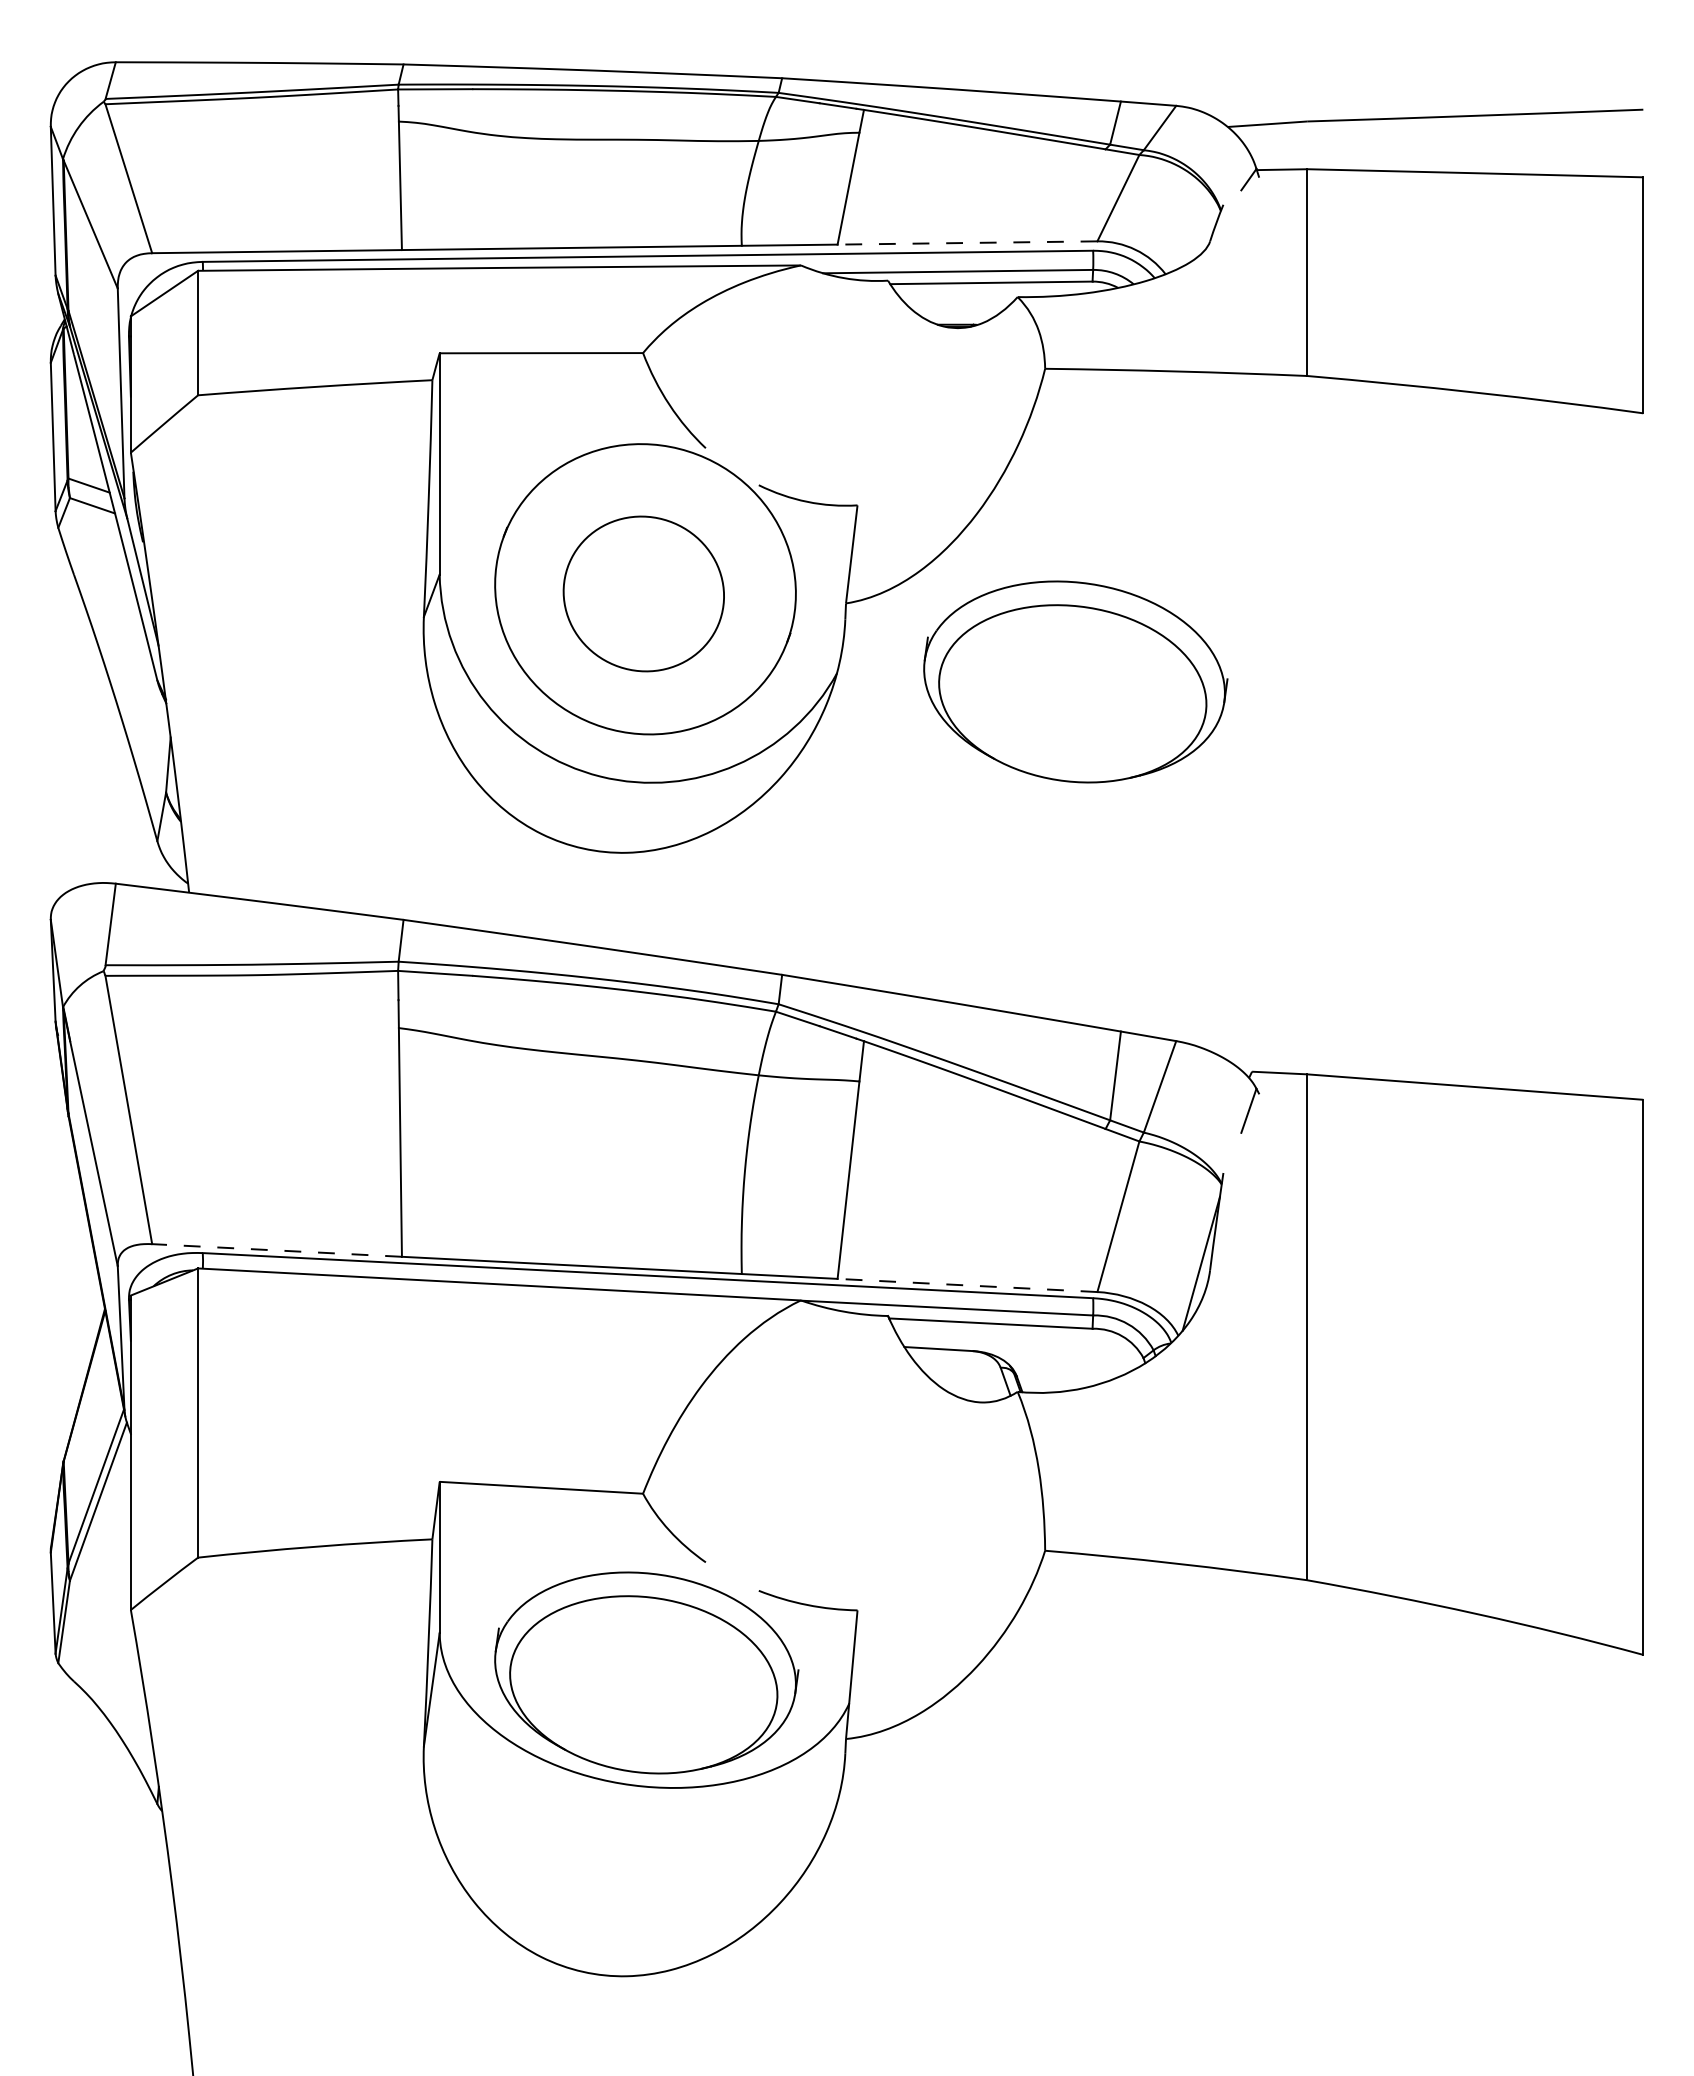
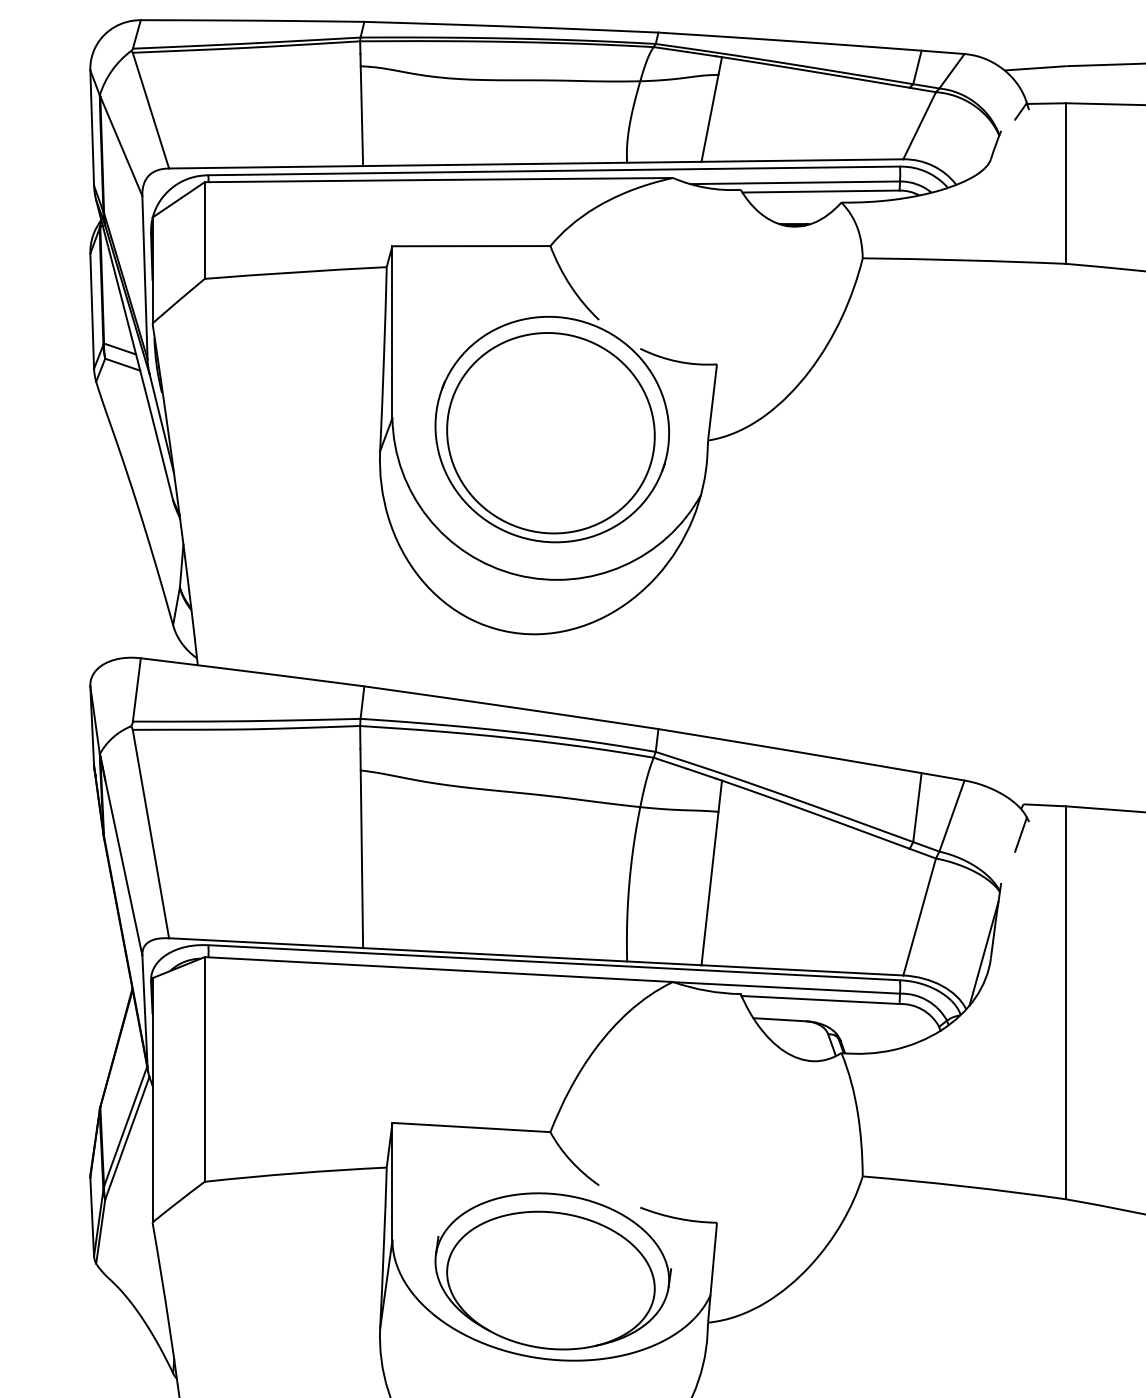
line: (967, 242) -> (802, 160), dashed -> solid
part: (643, 593) -> (550, 432), size x1.67
part: (1075, 681) -> (886, 501), removed
line: (276, 1250) -> (265, 943), dashed -> solid
line: (967, 1285) -> (802, 970), dashed -> solid

